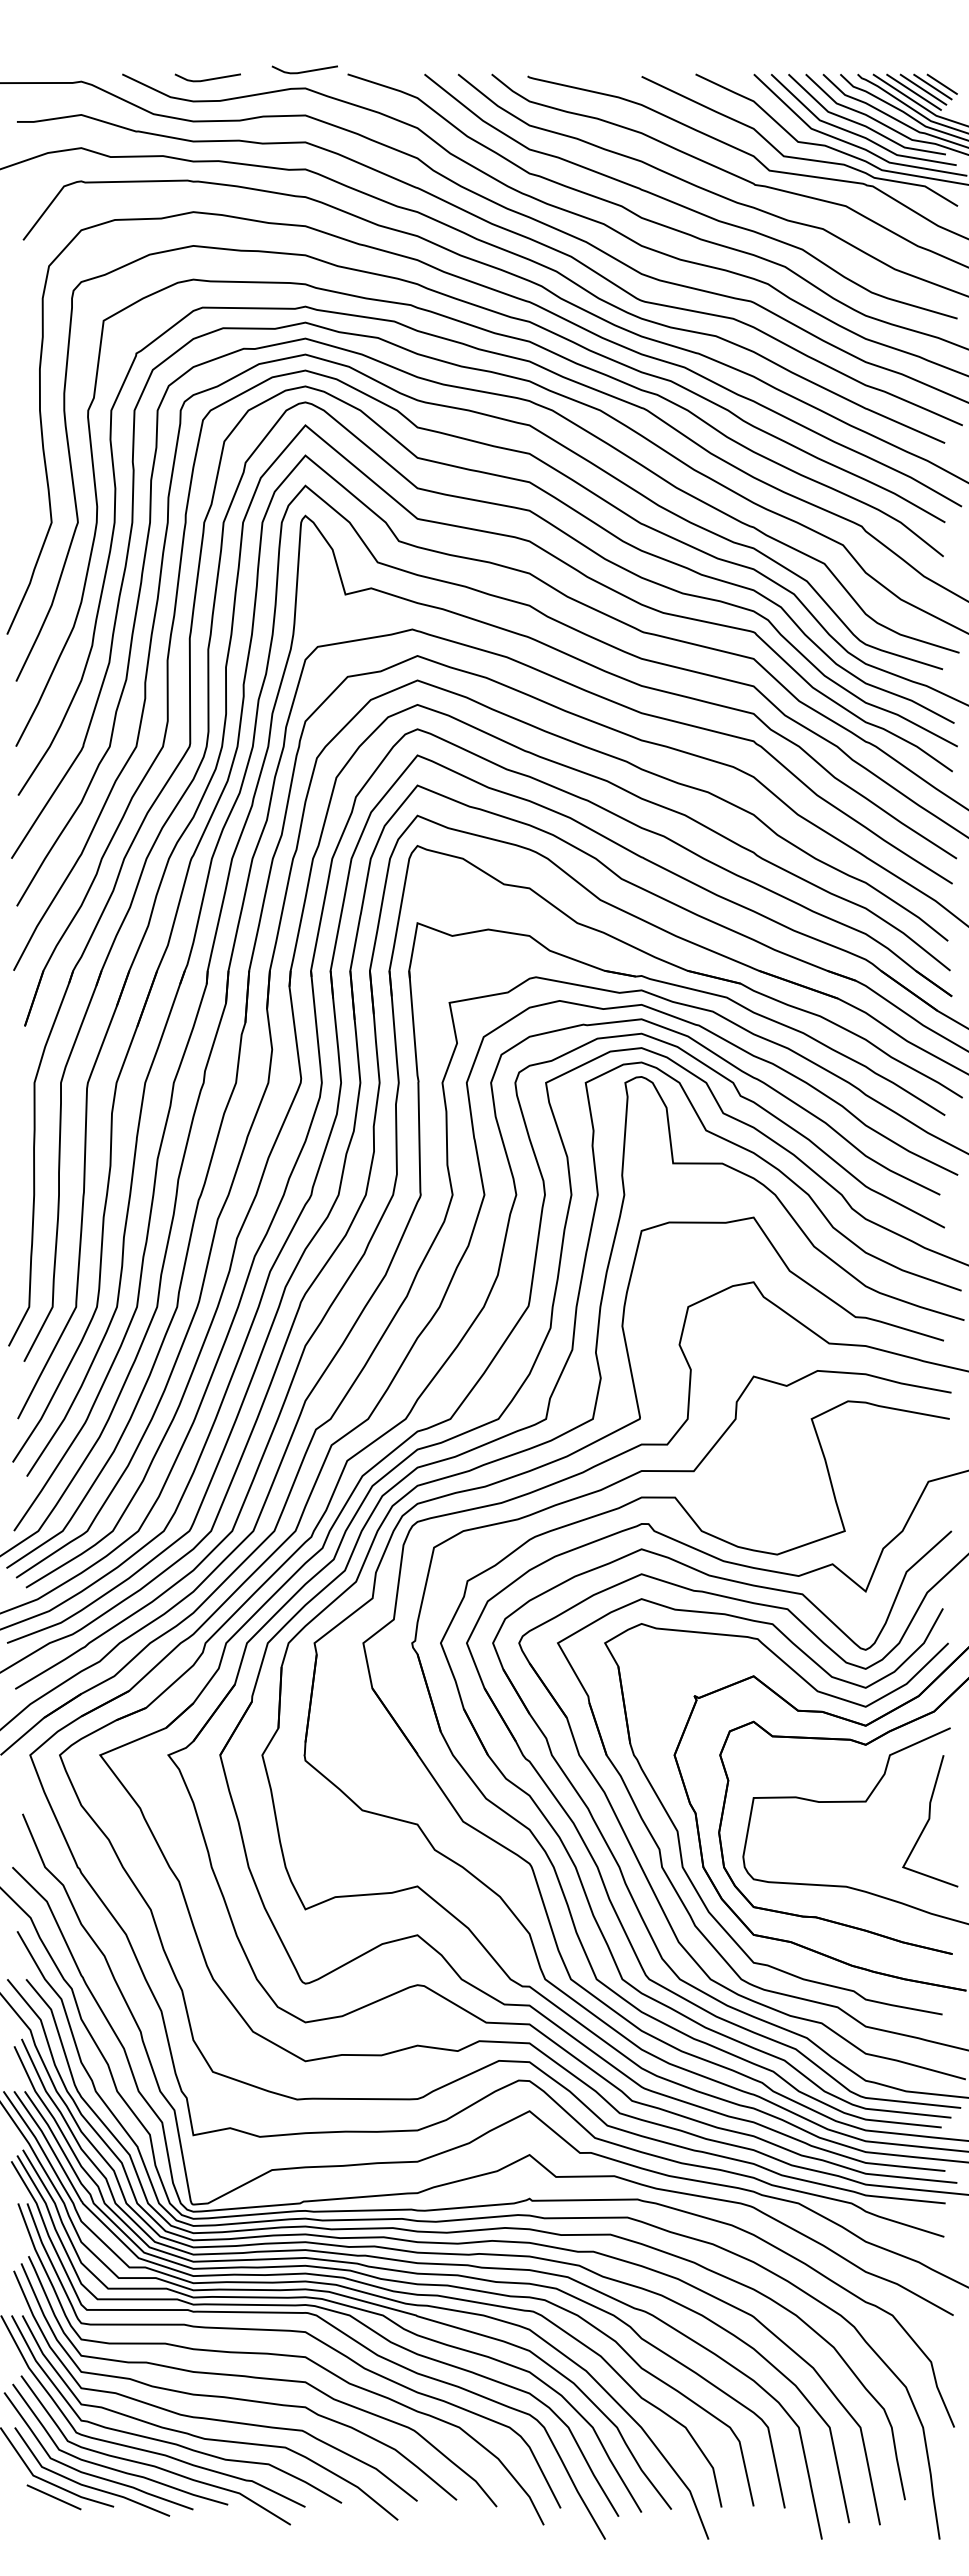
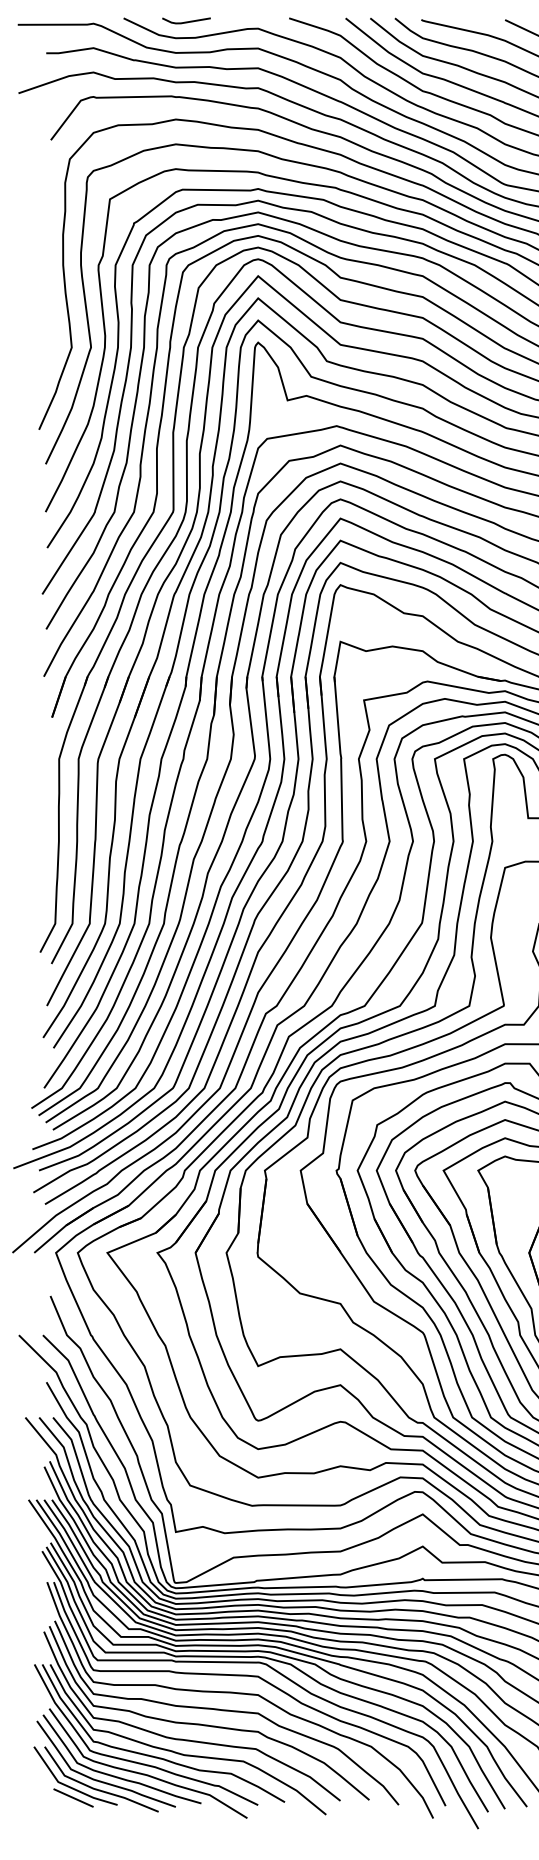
line: (305, 70) -> (258, 15), removed

